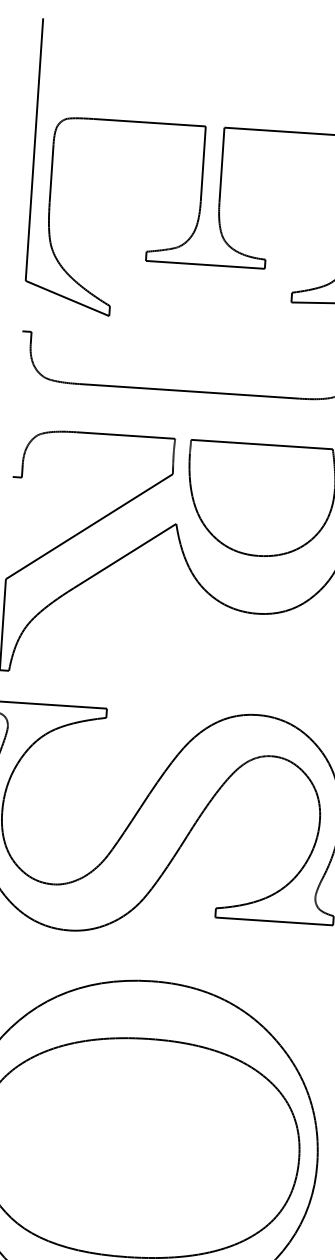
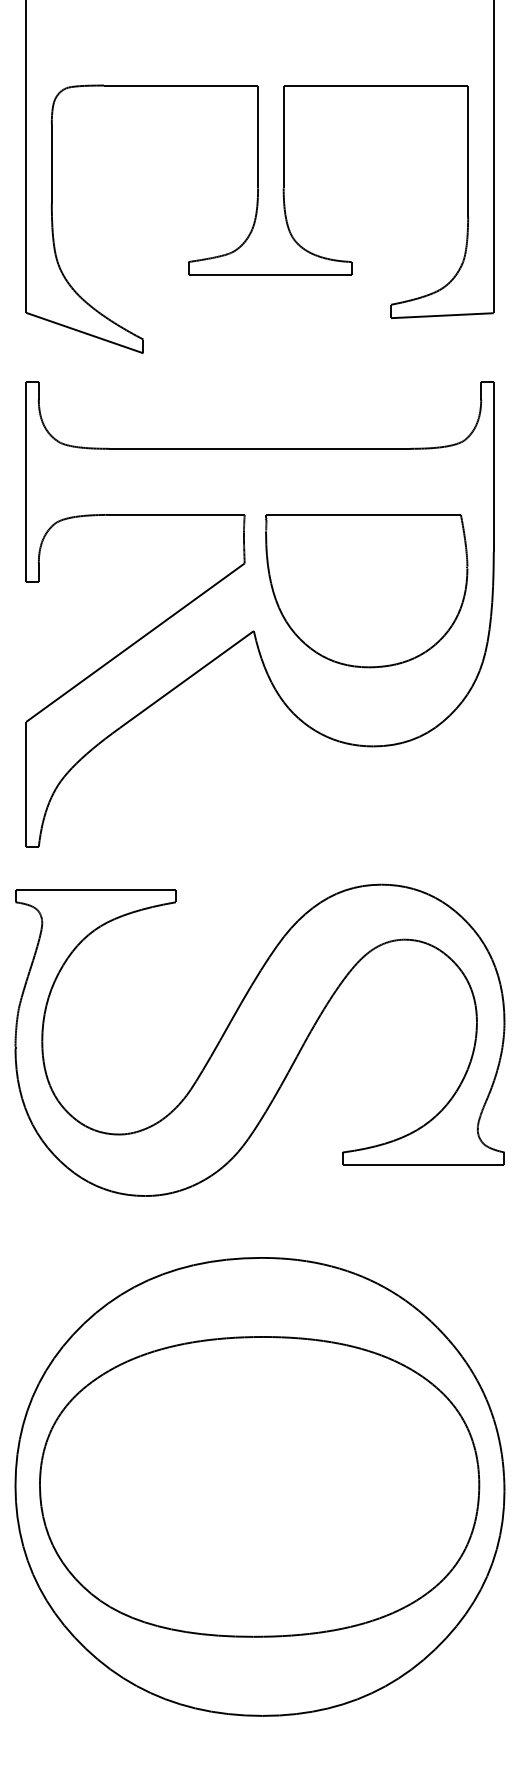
line: (17, 403) -> (26, 481), added

